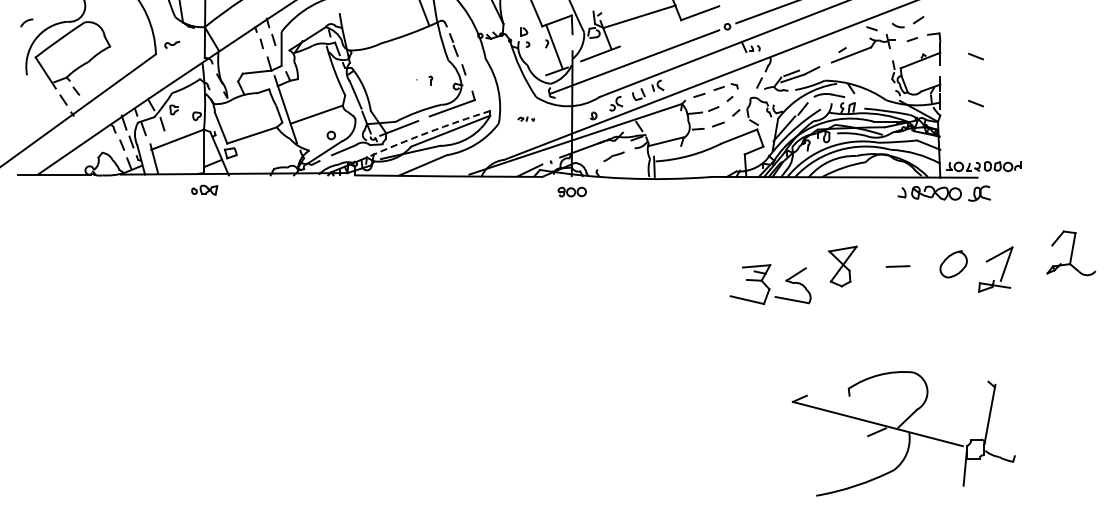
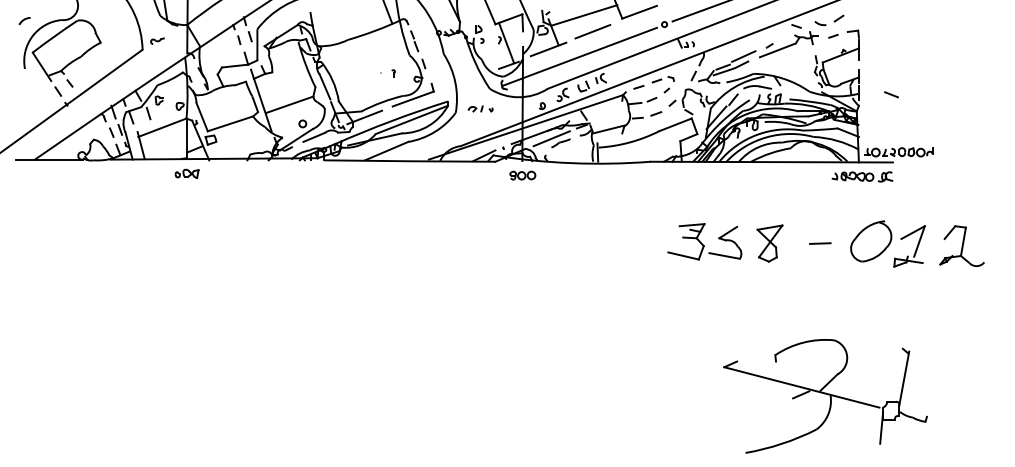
line: (648, 34) -> (592, 31), added
line: (975, 56) -> (891, 51), removed
line: (814, 61) -> (744, 56), added
part: (526, 118) -> (481, 108), size x1.67
arc: (428, 132) -> (391, 121), dashed -> solid
line: (603, 151) -> (551, 138), added
part: (943, 193) -> (861, 176), size x0.71
part: (1071, 253) -> (962, 246), moved
part: (953, 264) -> (870, 241), size x1.67
part: (770, 284) -> (704, 241), moved

